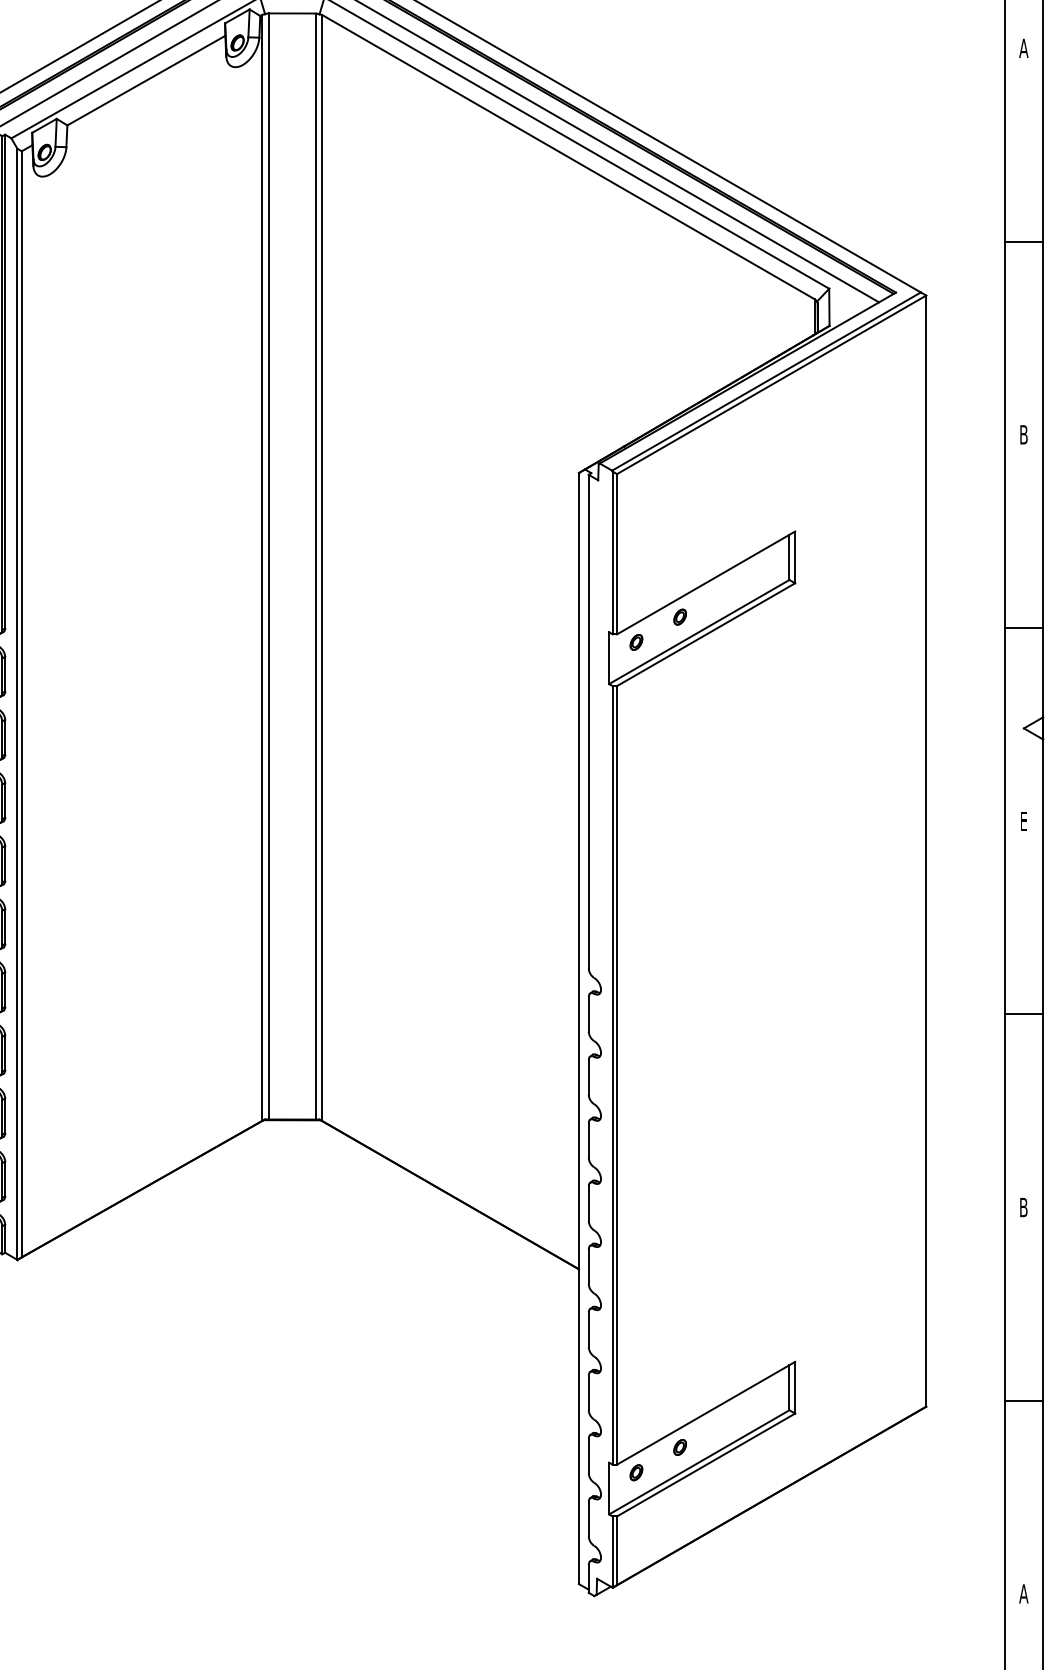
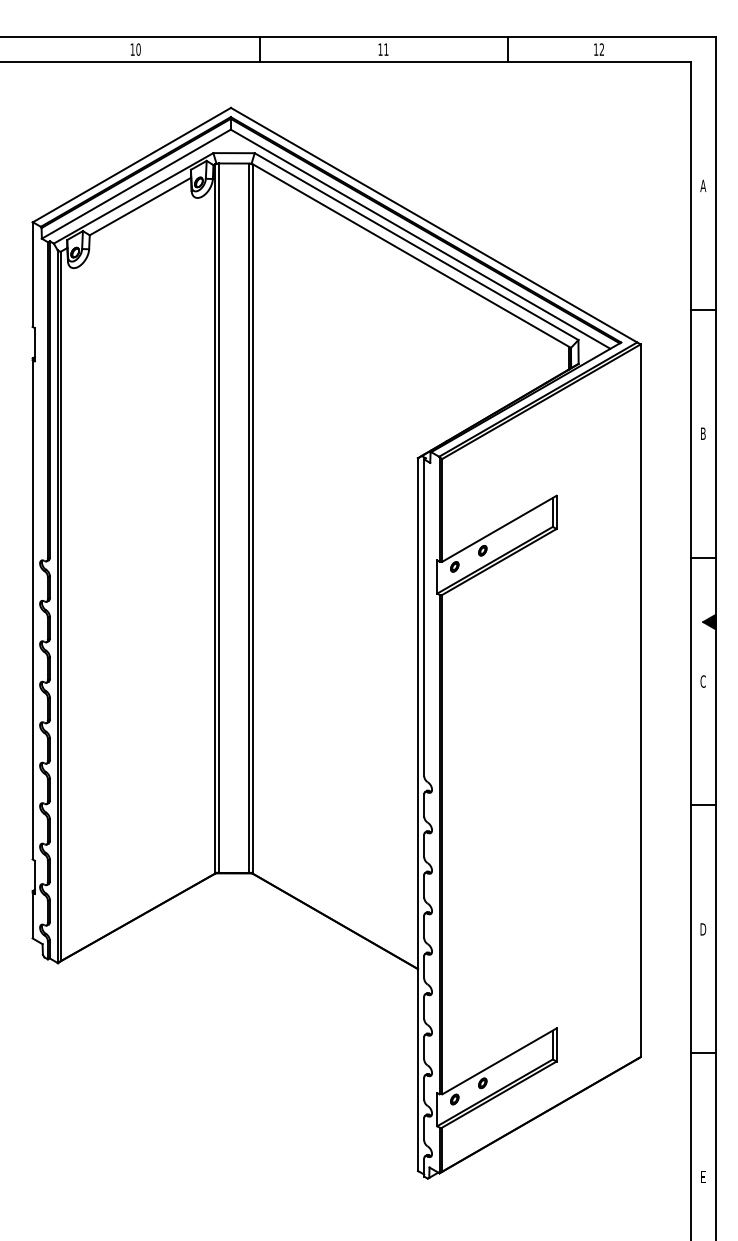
fill: (1033, 727) -> (709, 621), added
text: (1022, 821) -> (702, 681), E -> C
text: (1024, 1207) -> (703, 929), B -> D
text: (1024, 1594) -> (703, 1177), A -> E

